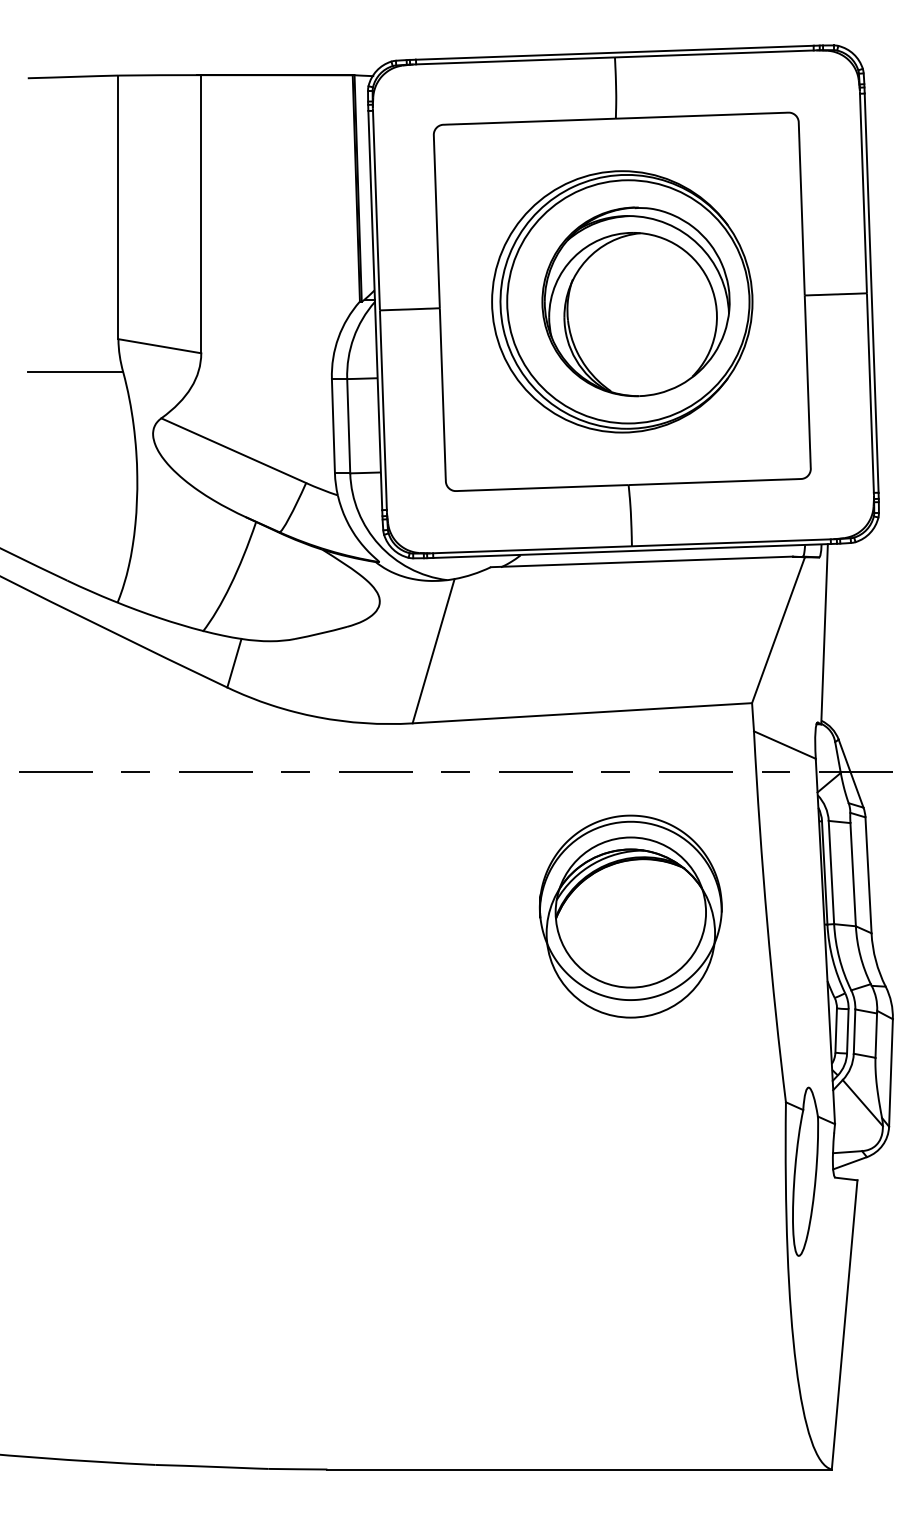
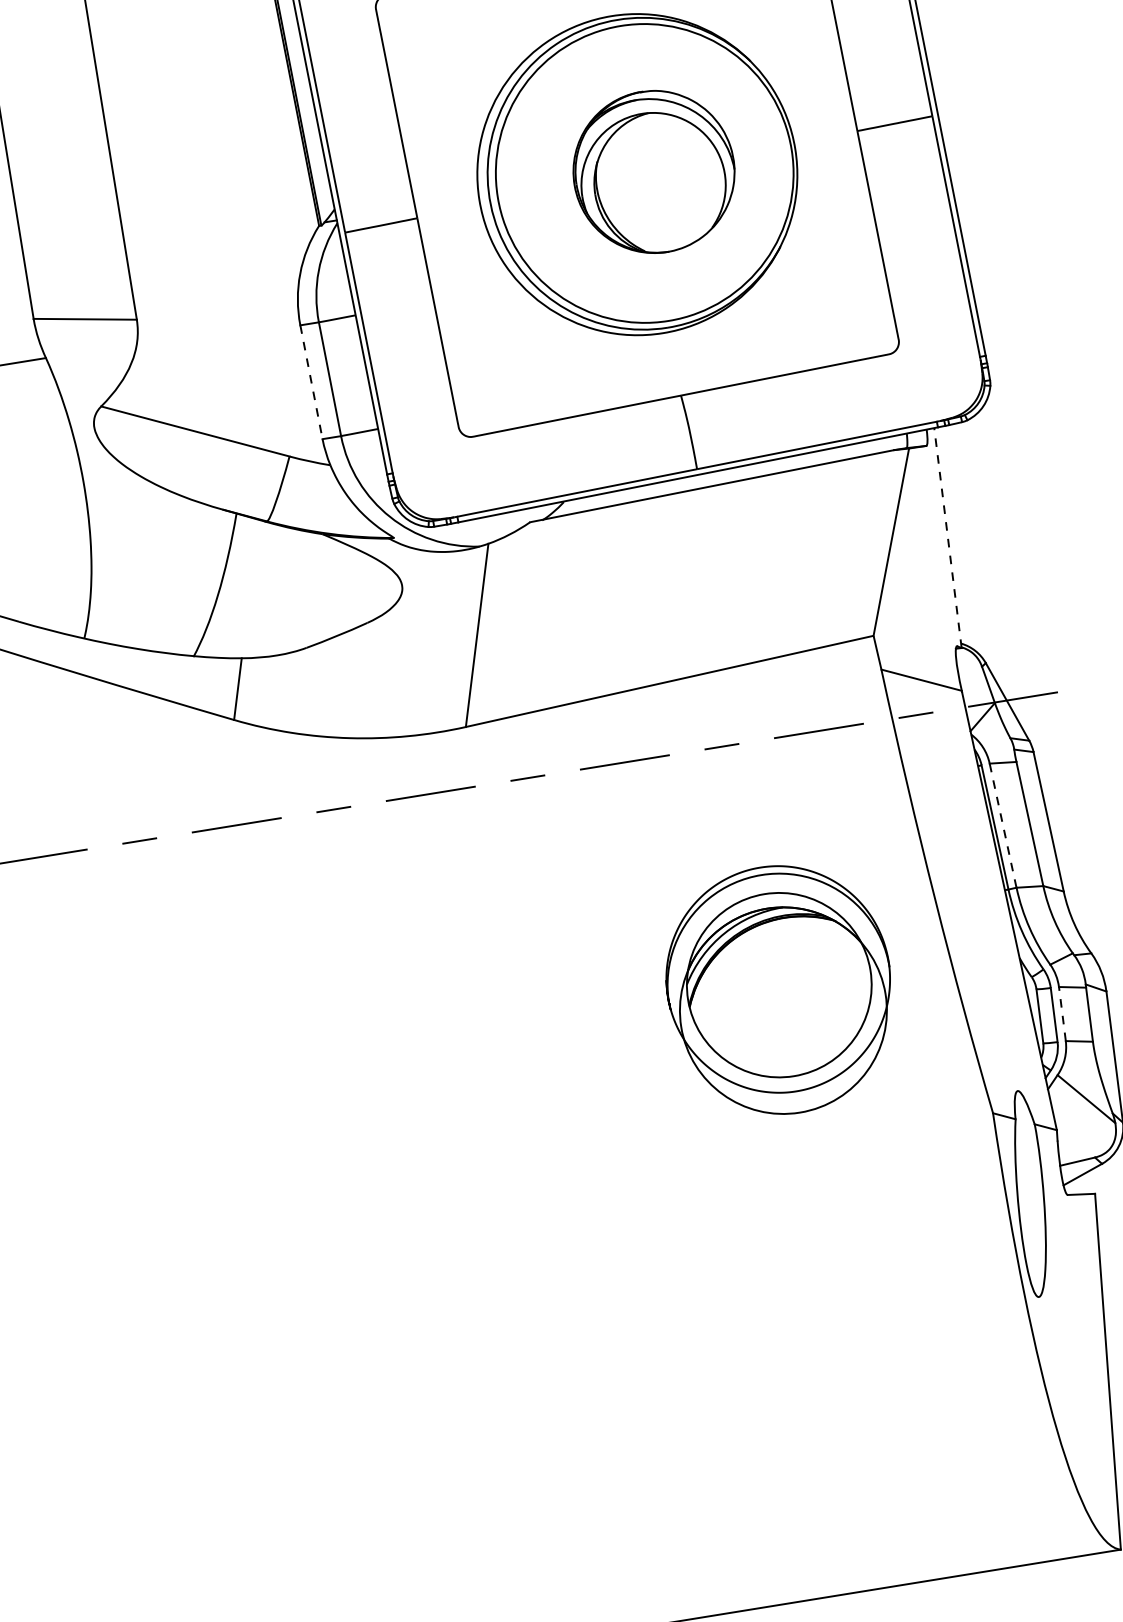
part: (635, 301) -> (653, 171), size x0.7
line: (333, 426) -> (311, 382), solid -> dashed
line: (824, 633) -> (947, 537), solid -> dashed
line: (831, 872) -> (1003, 825), solid -> dashed
part: (630, 916) -> (779, 990), moved
line: (854, 1031) -> (1062, 1013), solid -> dashed

